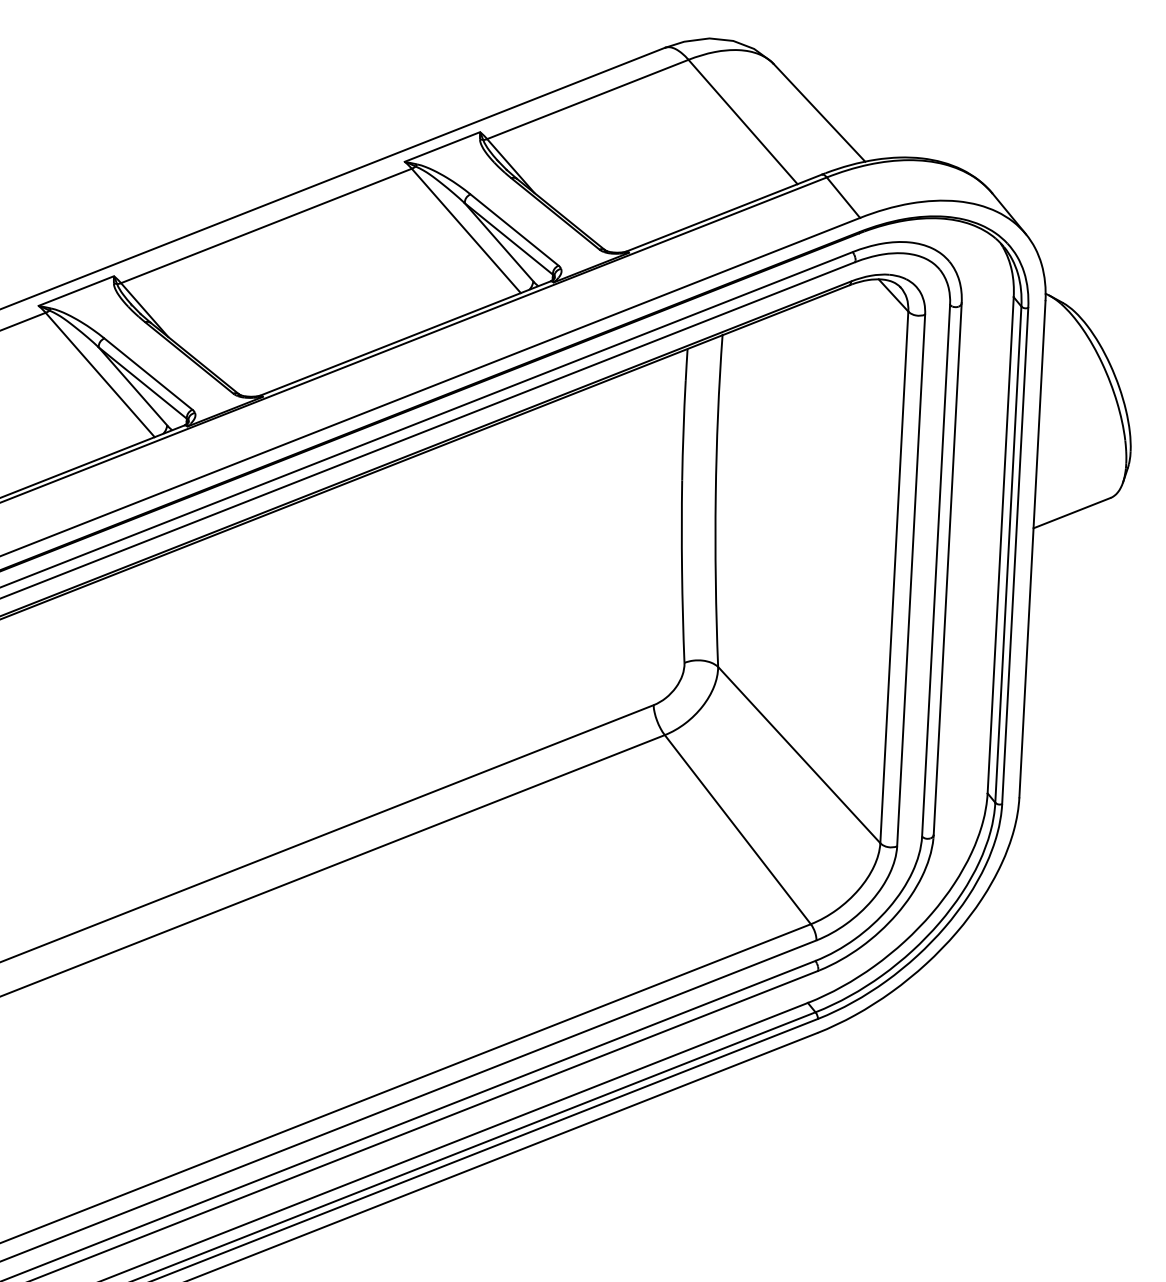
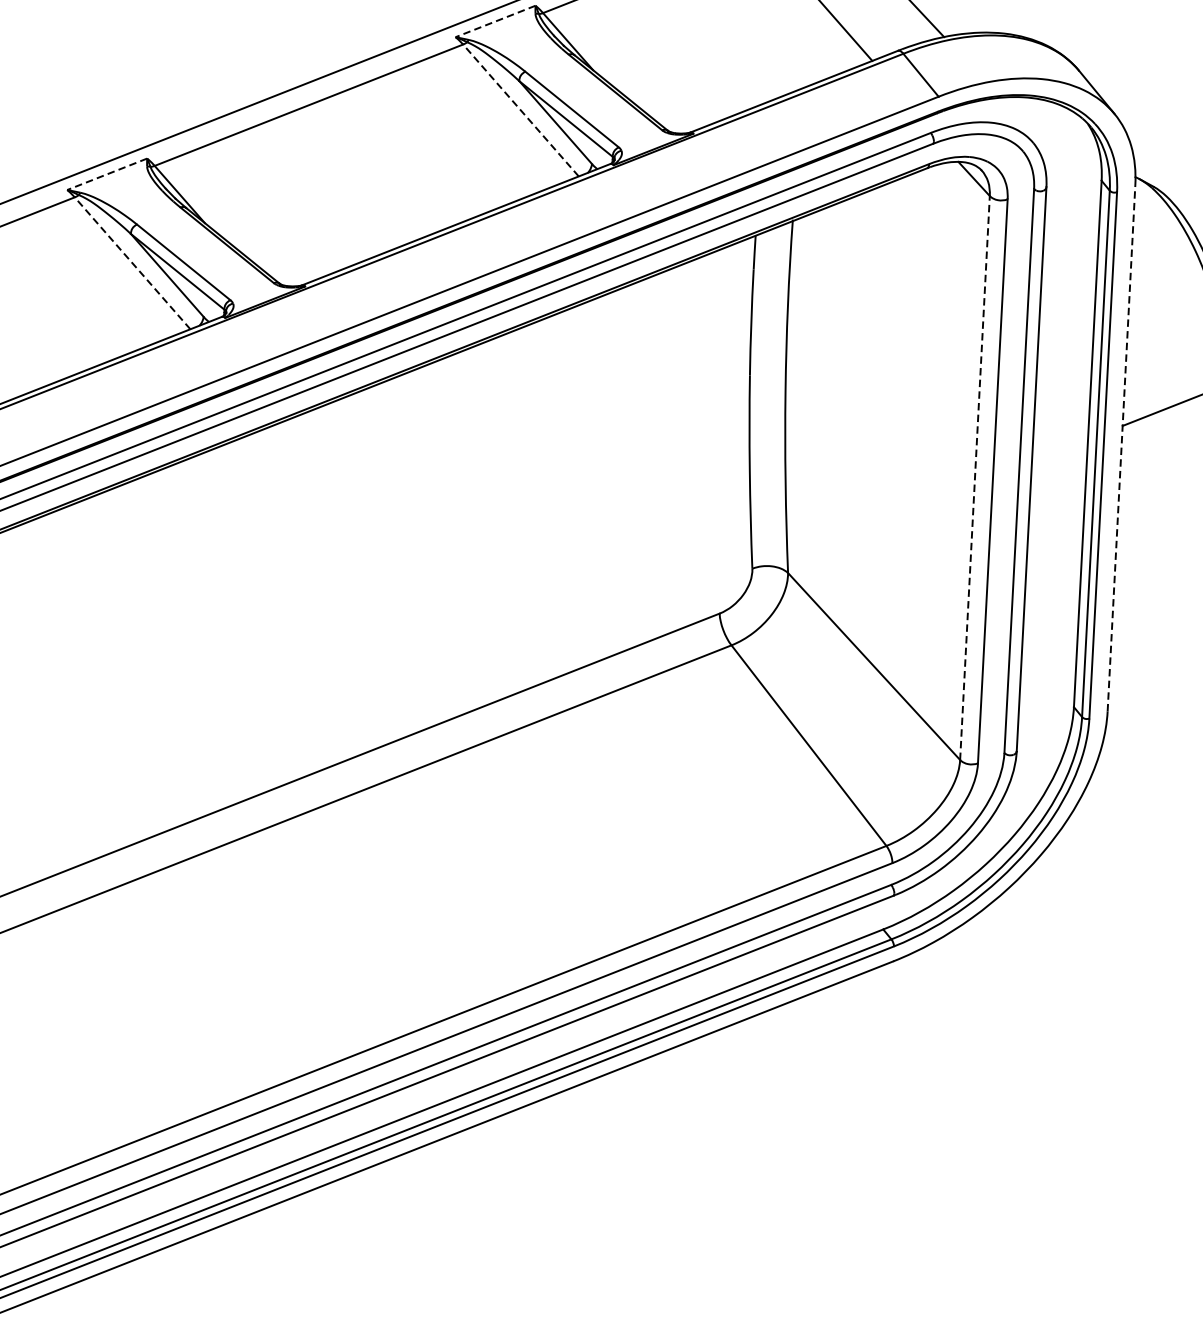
line: (441, 147) -> (494, 22), solid -> dashed
line: (466, 230) -> (521, 110), solid -> dashed
line: (75, 291) -> (106, 174), solid -> dashed
line: (100, 375) -> (132, 263), solid -> dashed
line: (1032, 548) -> (1121, 447), solid -> dashed
line: (894, 576) -> (975, 477), solid -> dashed

